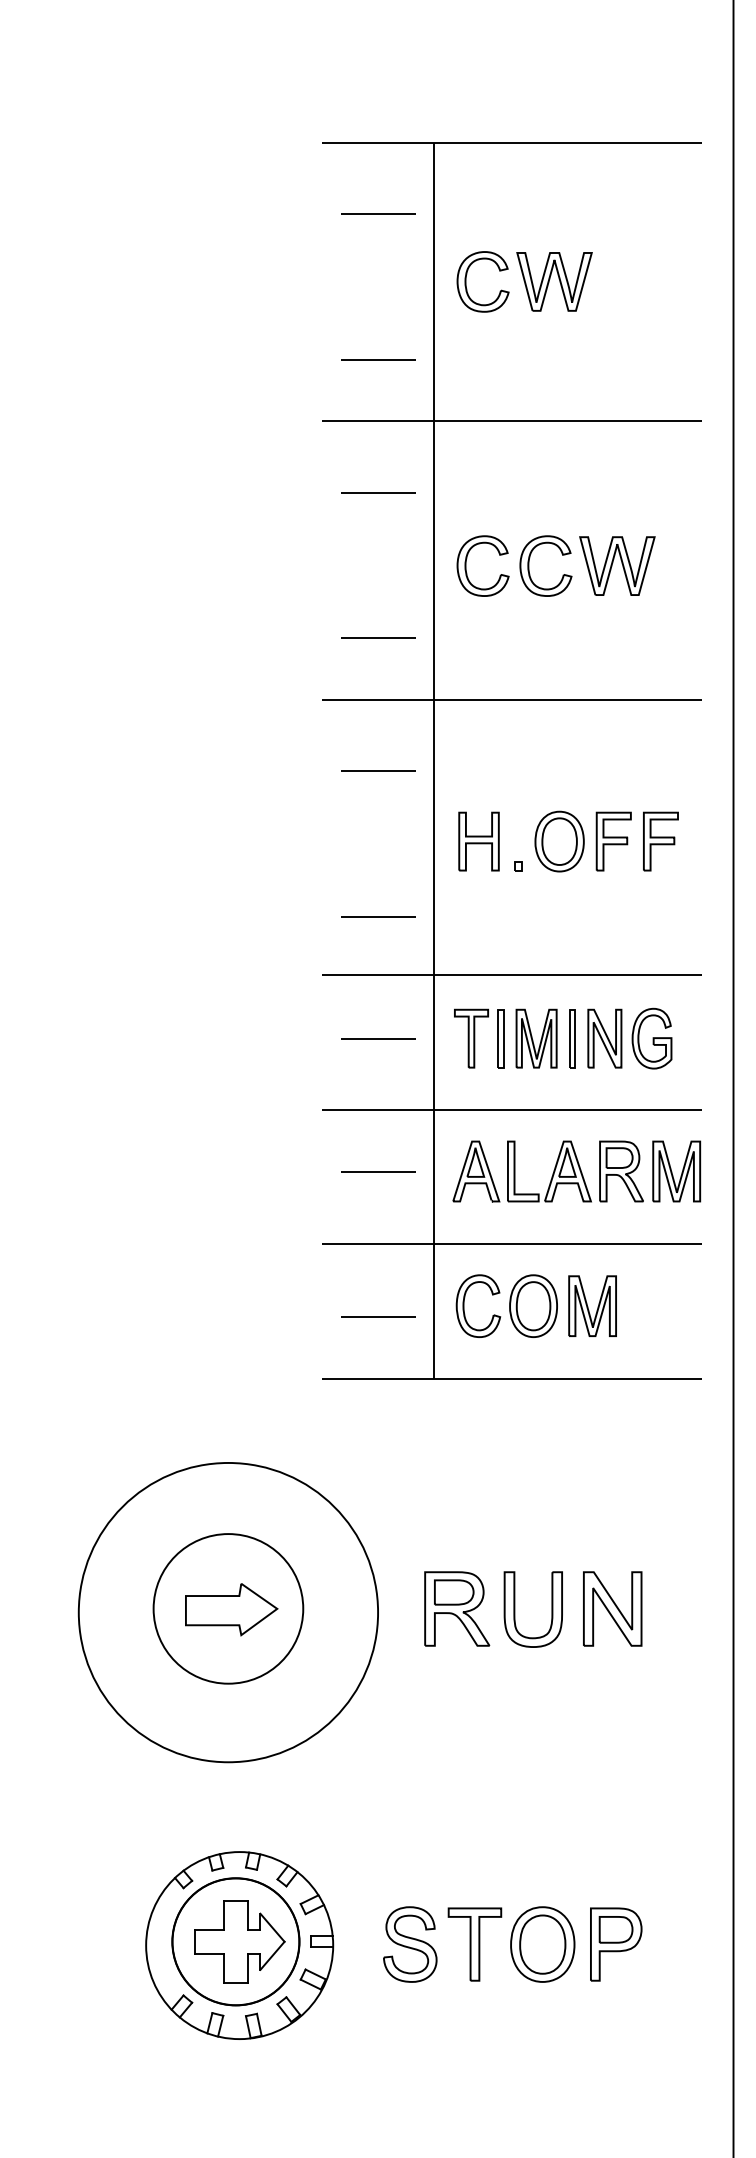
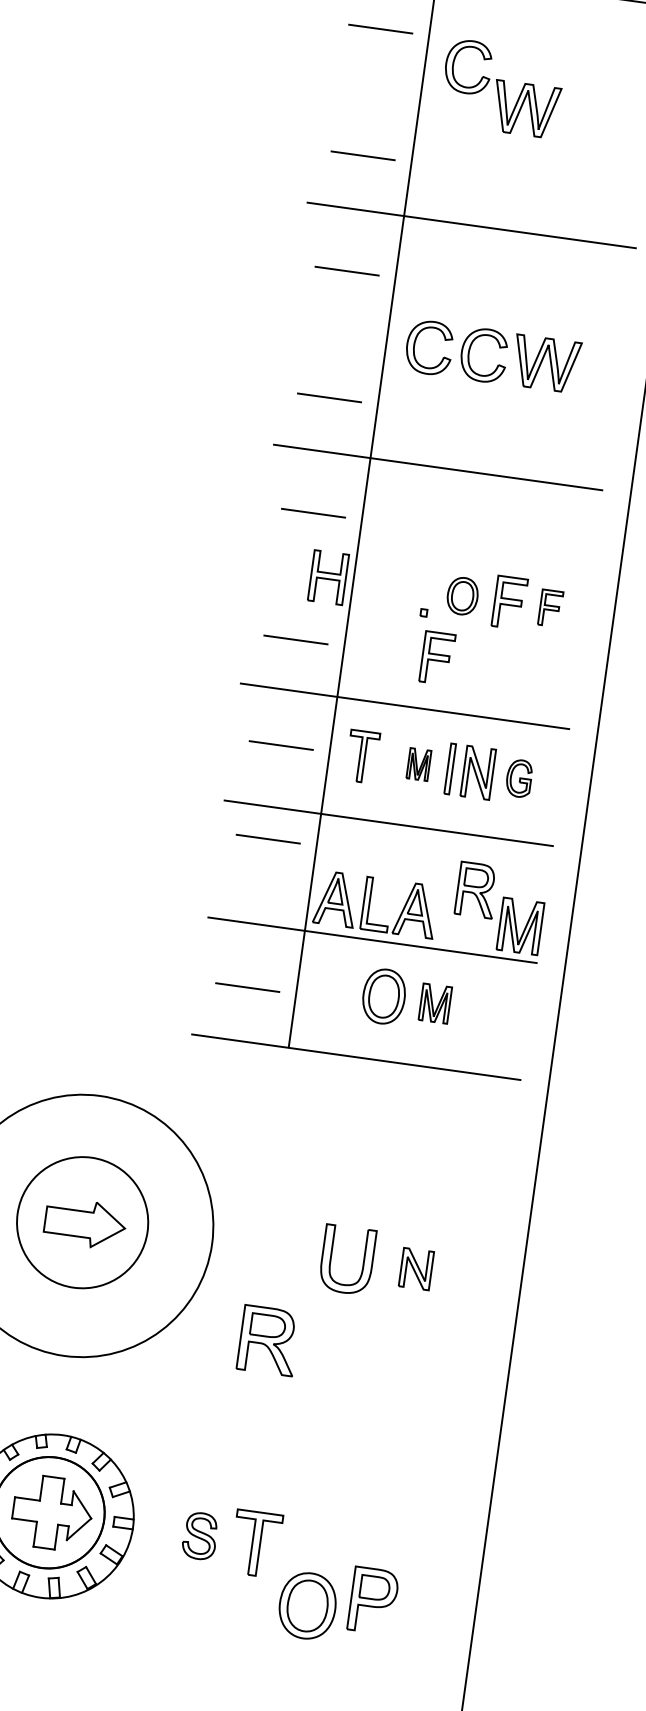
part: (466, 281) -> (454, 64), moved
part: (478, 841) -> (328, 577), moved
part: (559, 841) -> (462, 596), size x0.7
part: (660, 841) -> (550, 608), size x0.7
part: (540, 915) -> (437, 658), added
part: (500, 1038) -> (387, 760), removed
part: (536, 1038) -> (418, 764), size x0.6
part: (651, 1038) -> (518, 778), size x0.7
line: (378, 1171) -> (268, 839), moved
part: (521, 1171) -> (375, 904), moved
part: (676, 1171) -> (520, 926), moved
part: (464, 1305) -> (324, 987), removed
part: (592, 1305) -> (435, 1003), size x0.7
part: (457, 1608) -> (269, 1340), moved
part: (612, 1608) -> (416, 1268), size x0.6
part: (410, 1944) -> (200, 1536), size x0.7
part: (542, 1944) -> (307, 1605), moved
part: (616, 1944) -> (373, 1600), moved

